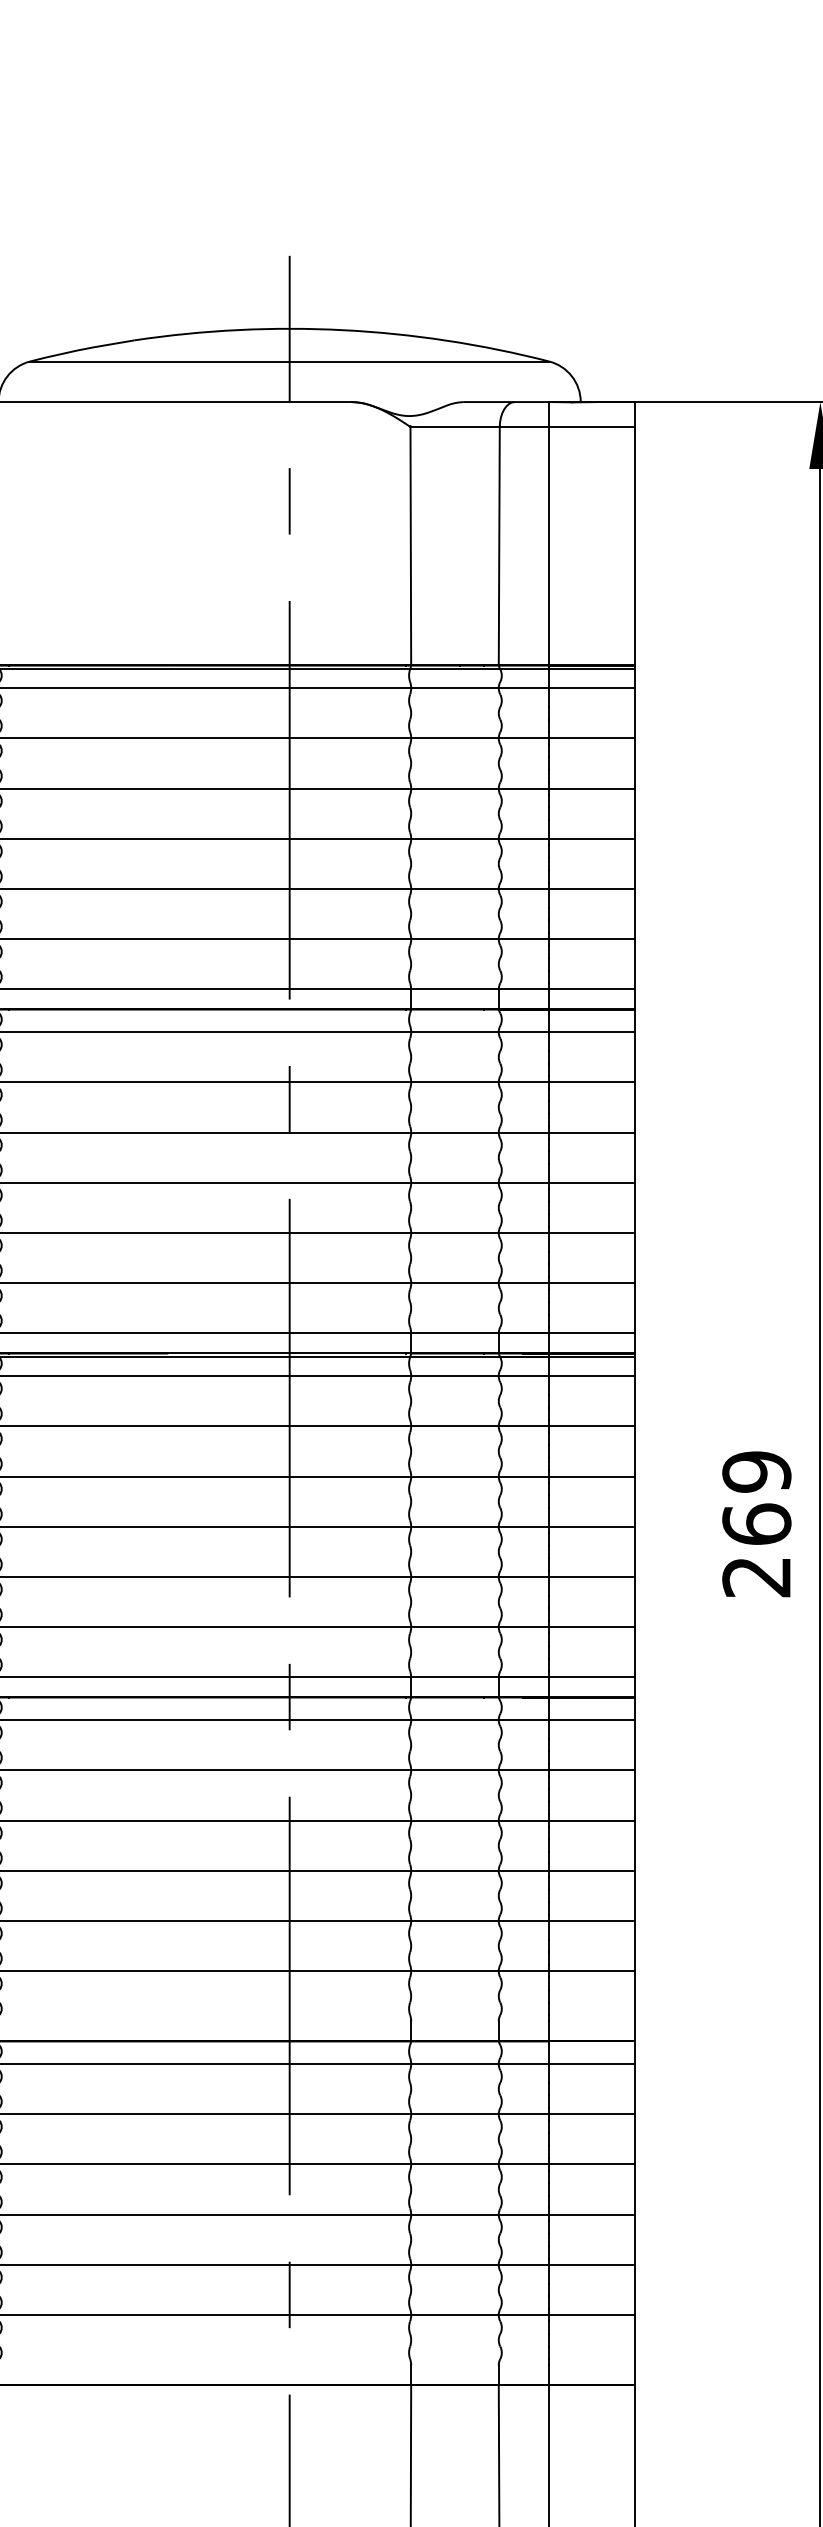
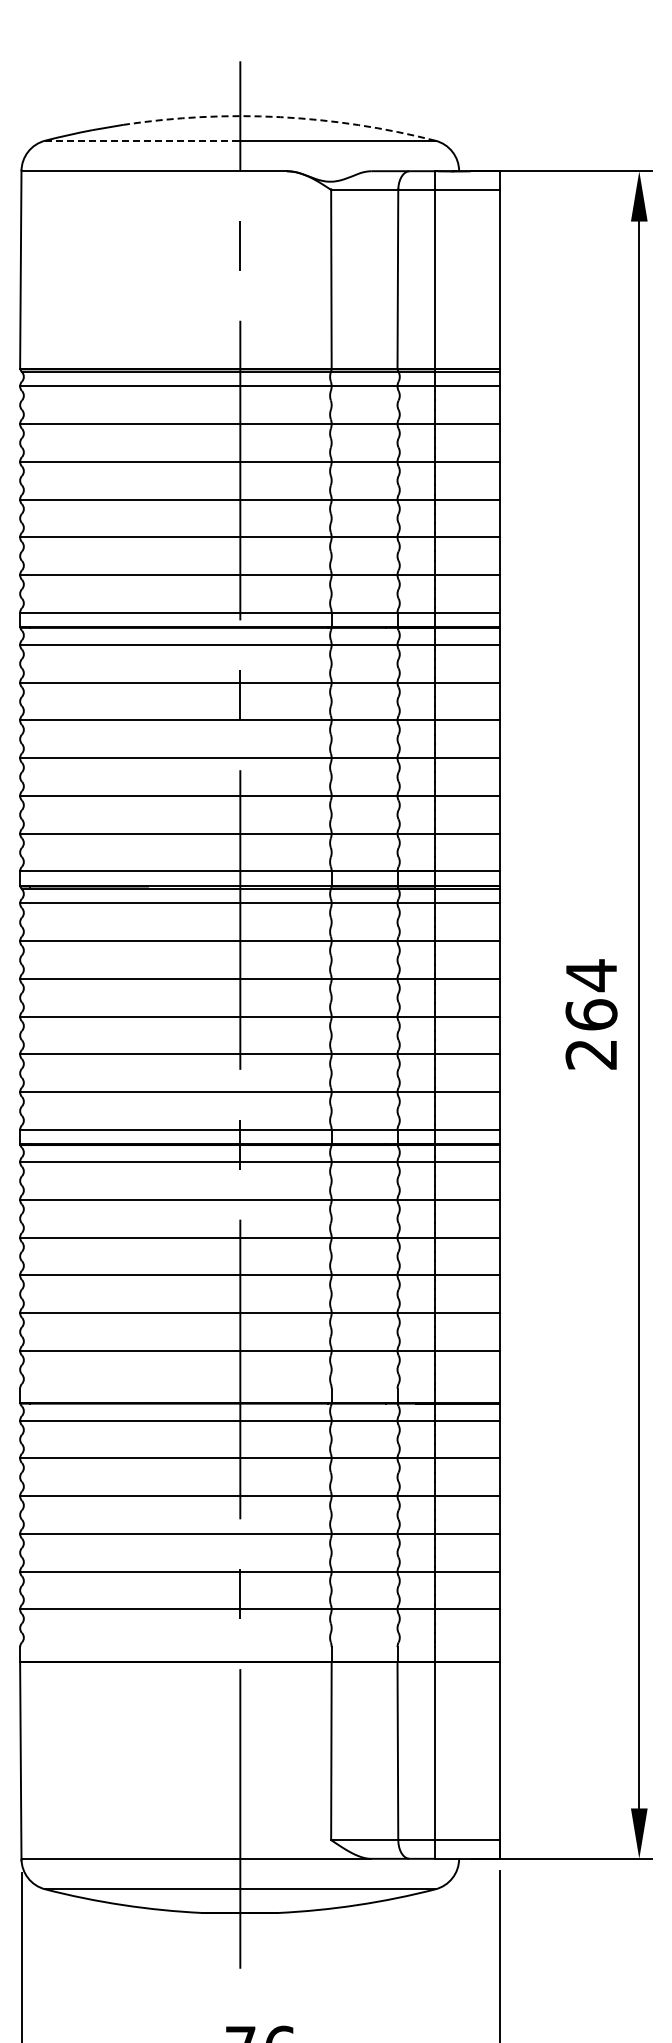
arc: (343, 330) -> (280, 117), solid -> dashed
line: (159, 361) -> (142, 140), solid -> dashed
text: (756, 1471) -> (591, 975), 269 -> 264

